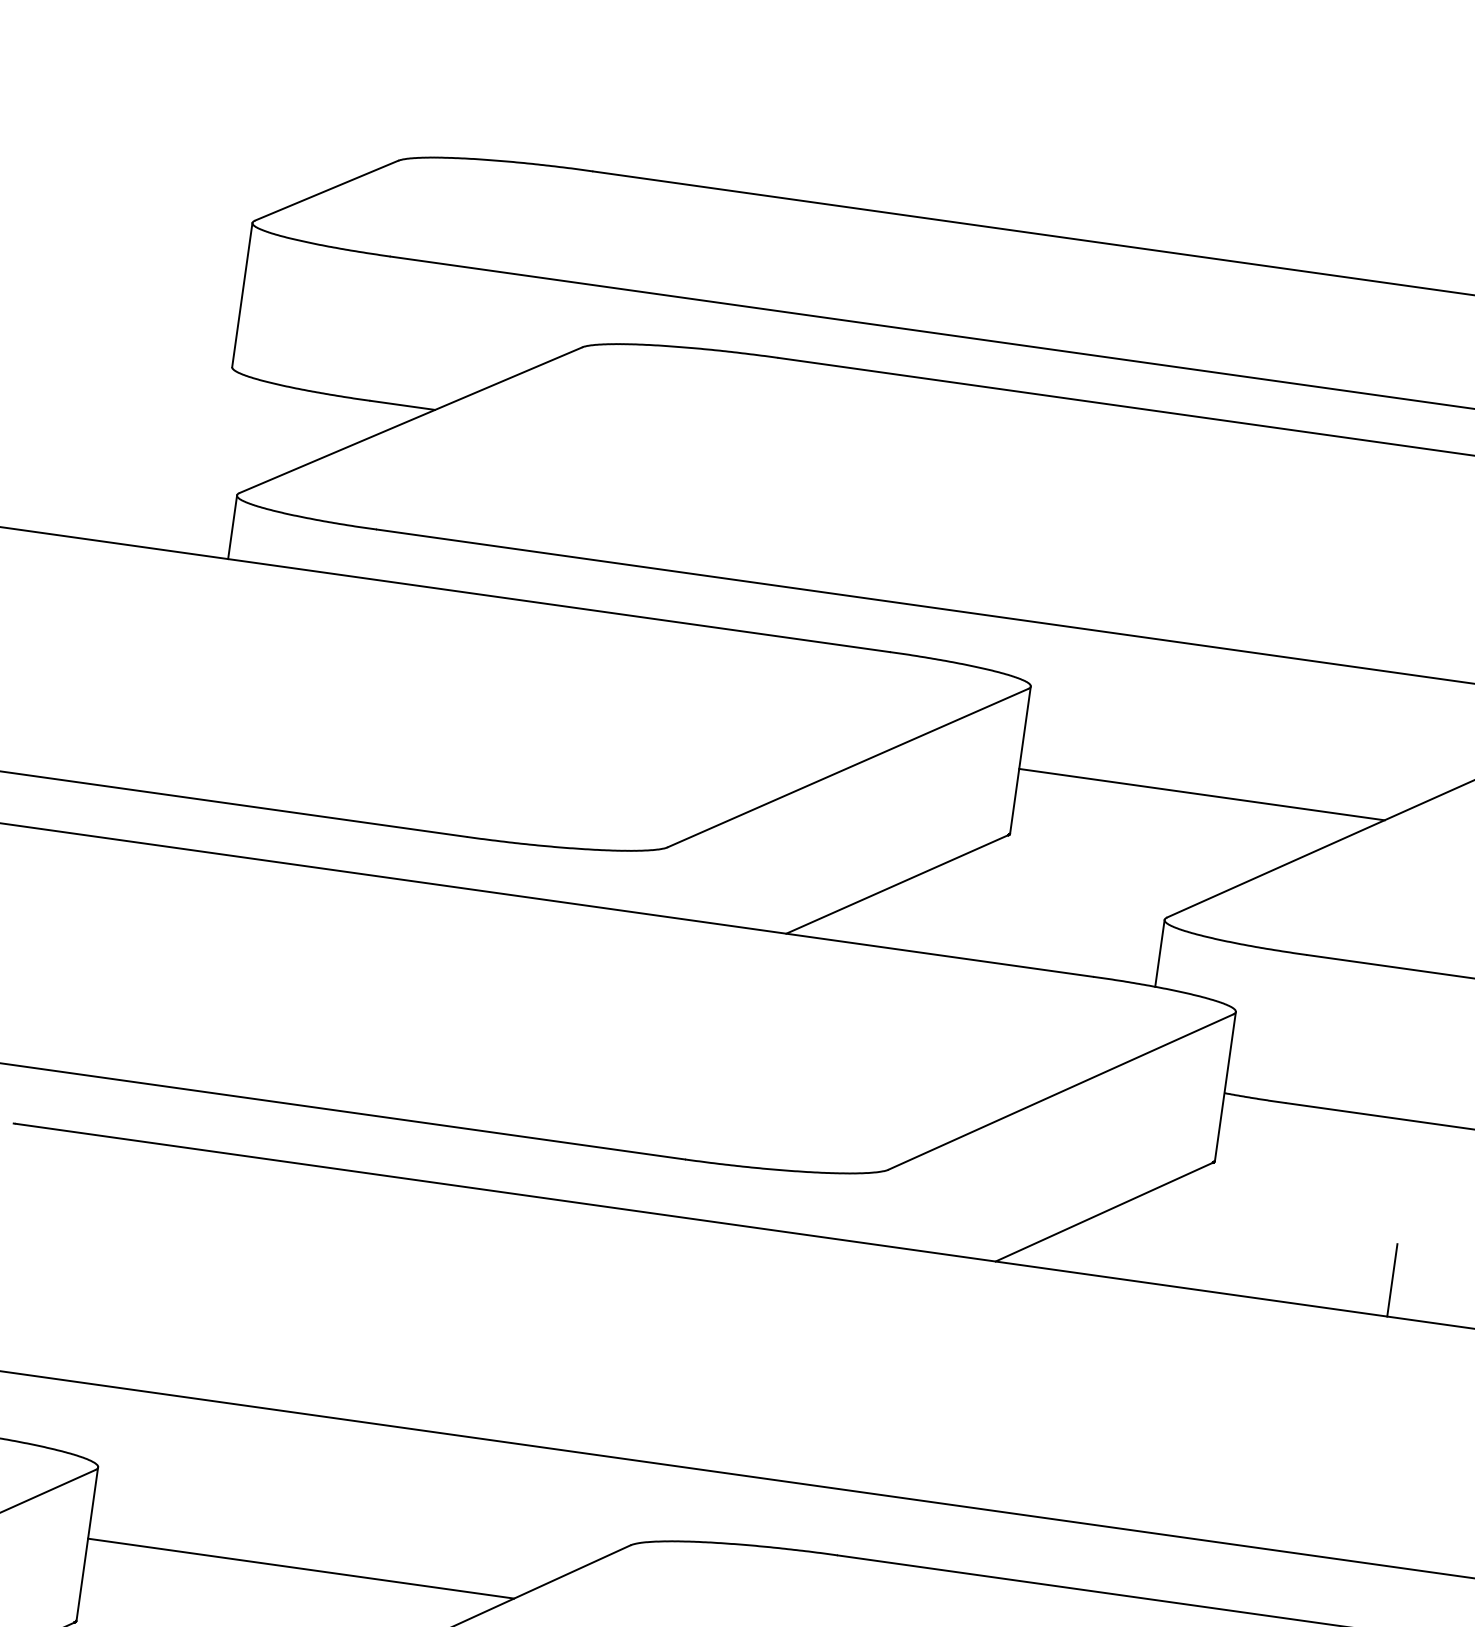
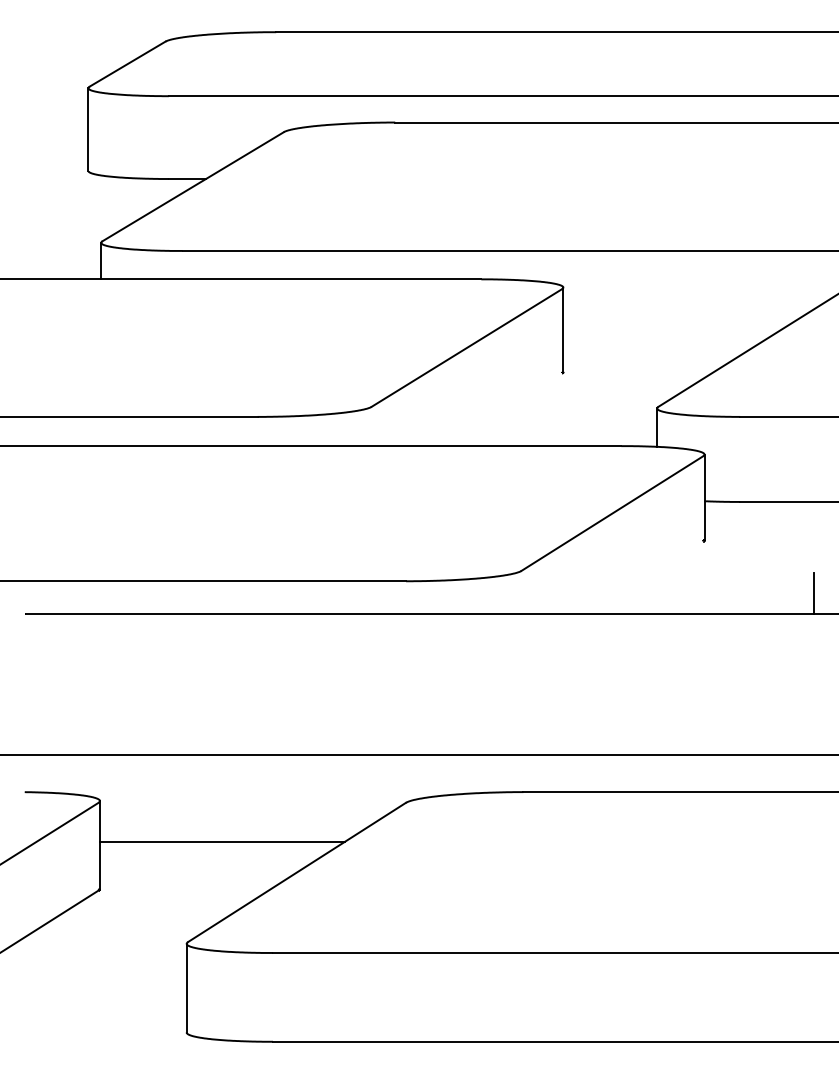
line: (1202, 793) -> (668, 334), removed
line: (896, 884) -> (503, 409), removed
line: (1104, 1211) -> (646, 577), removed

